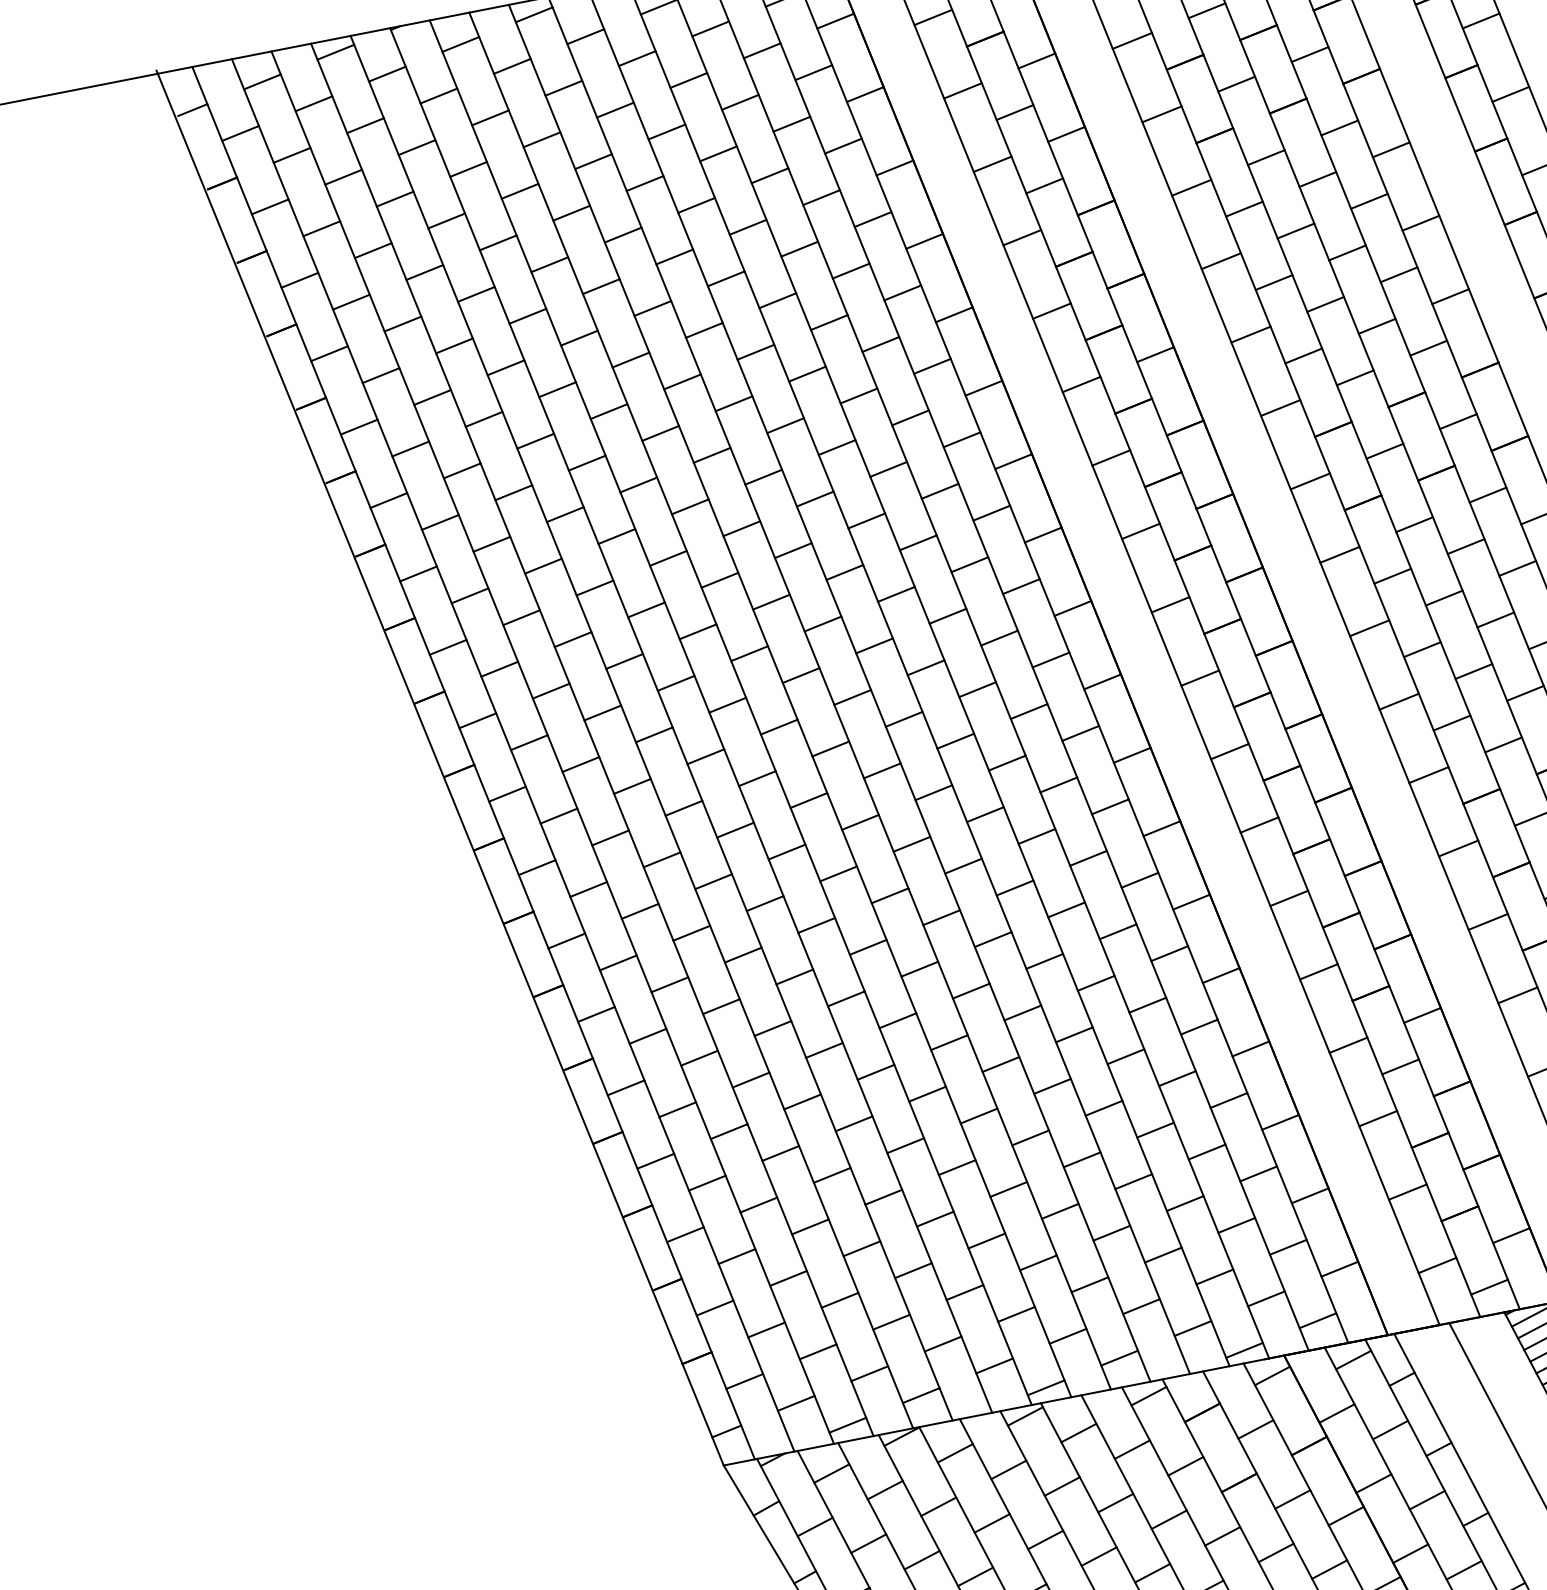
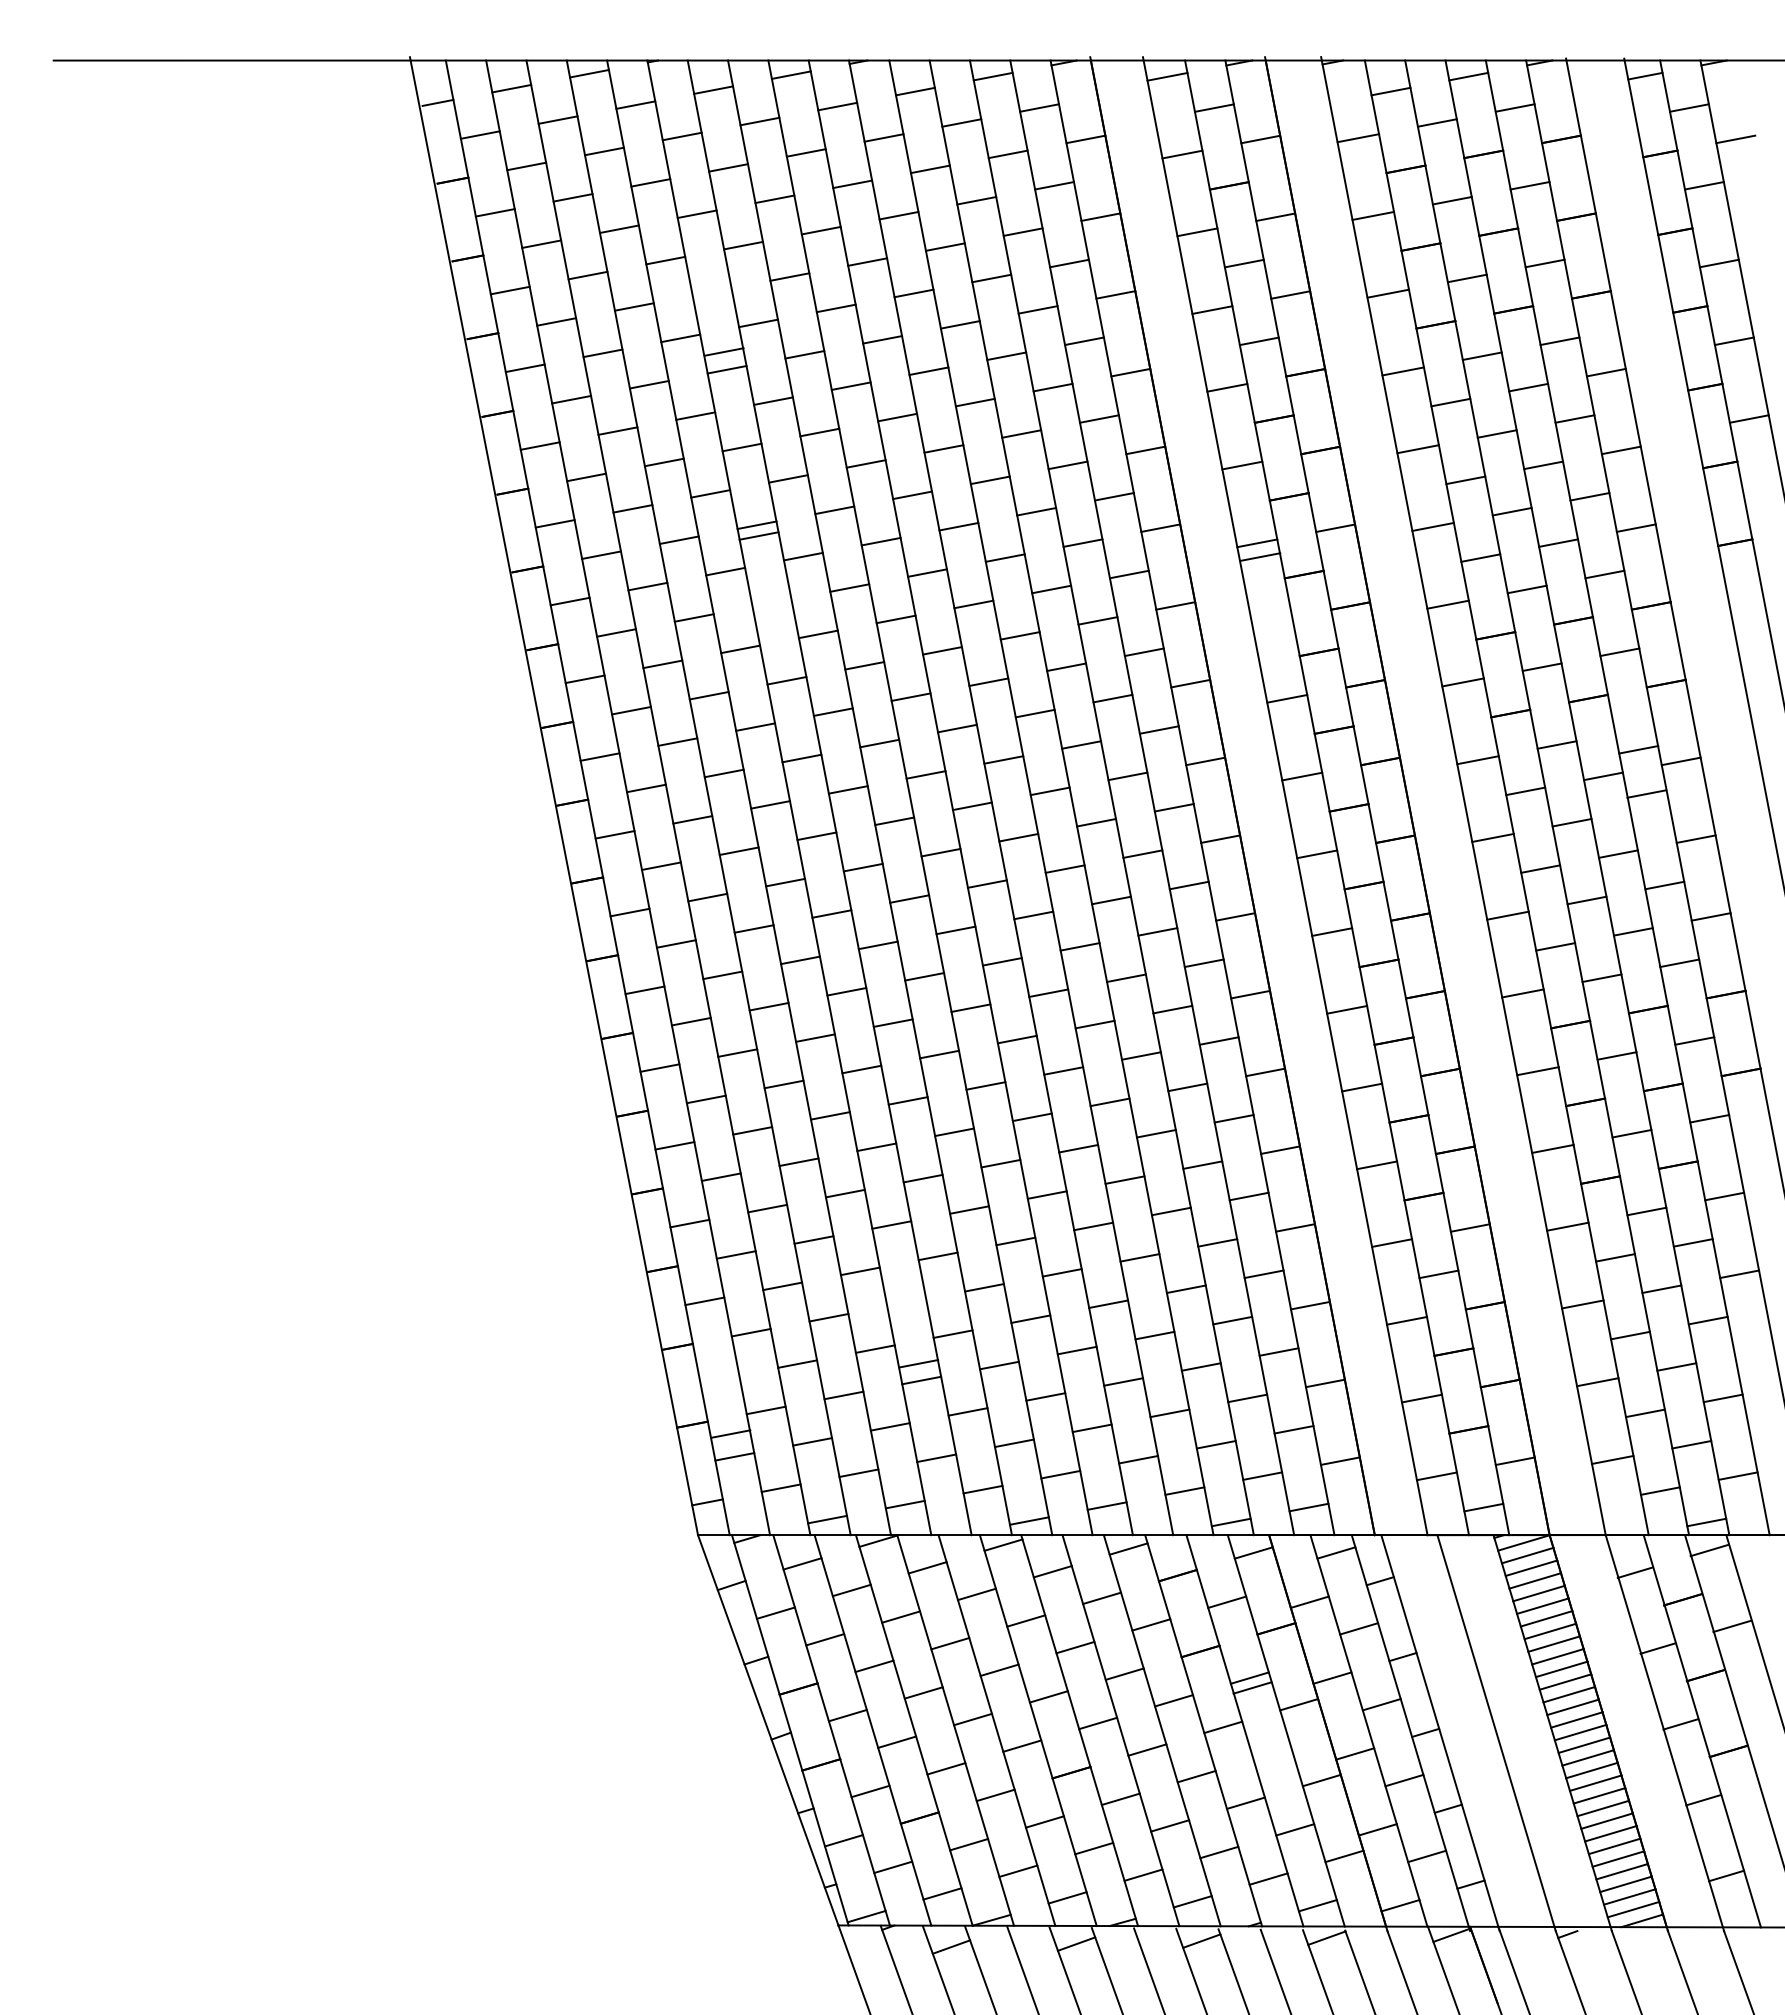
line: (497, 242) -> (723, 351), moved
line: (1111, 457) -> (1260, 556), moved
line: (1487, 494) -> (1646, 793), moved
line: (616, 536) -> (758, 535), moved
line: (1517, 568) -> (1638, 749), moved
line: (883, 1197) -> (918, 1363), moved
line: (714, 1307) -> (730, 1433), moved
line: (1329, 1569) -> (1252, 1687), moved

